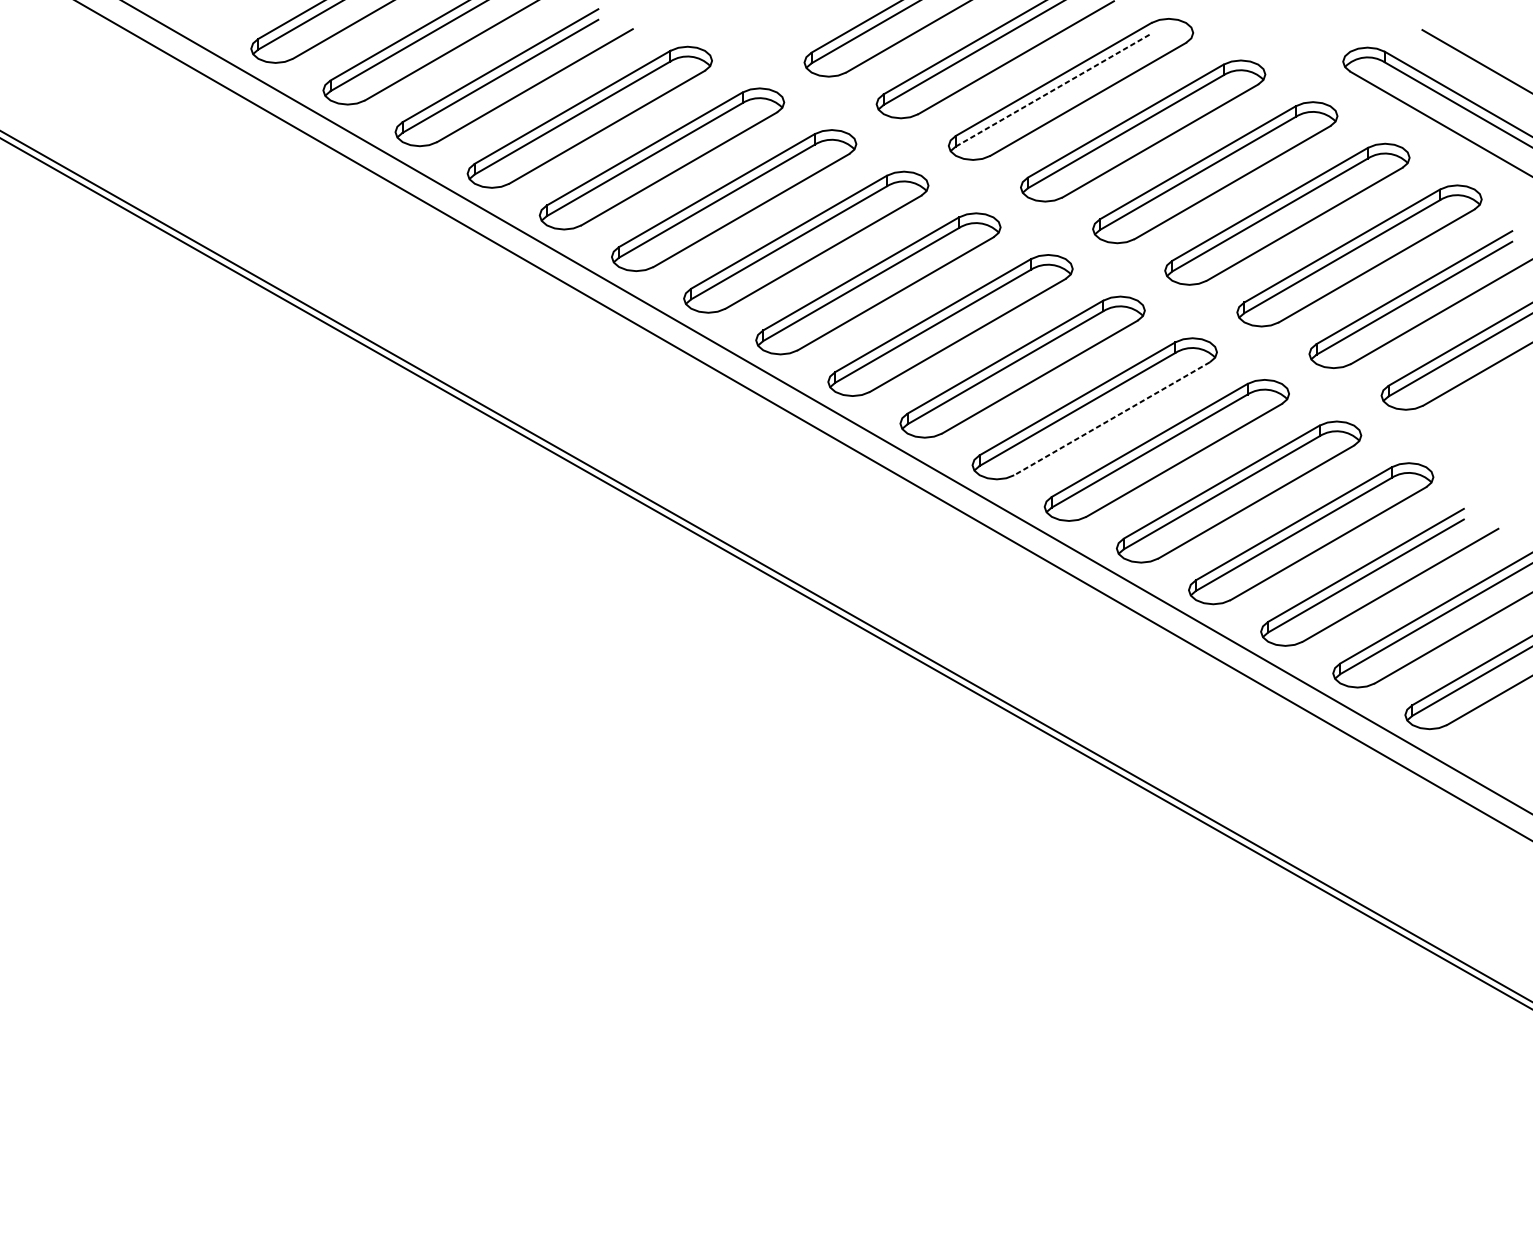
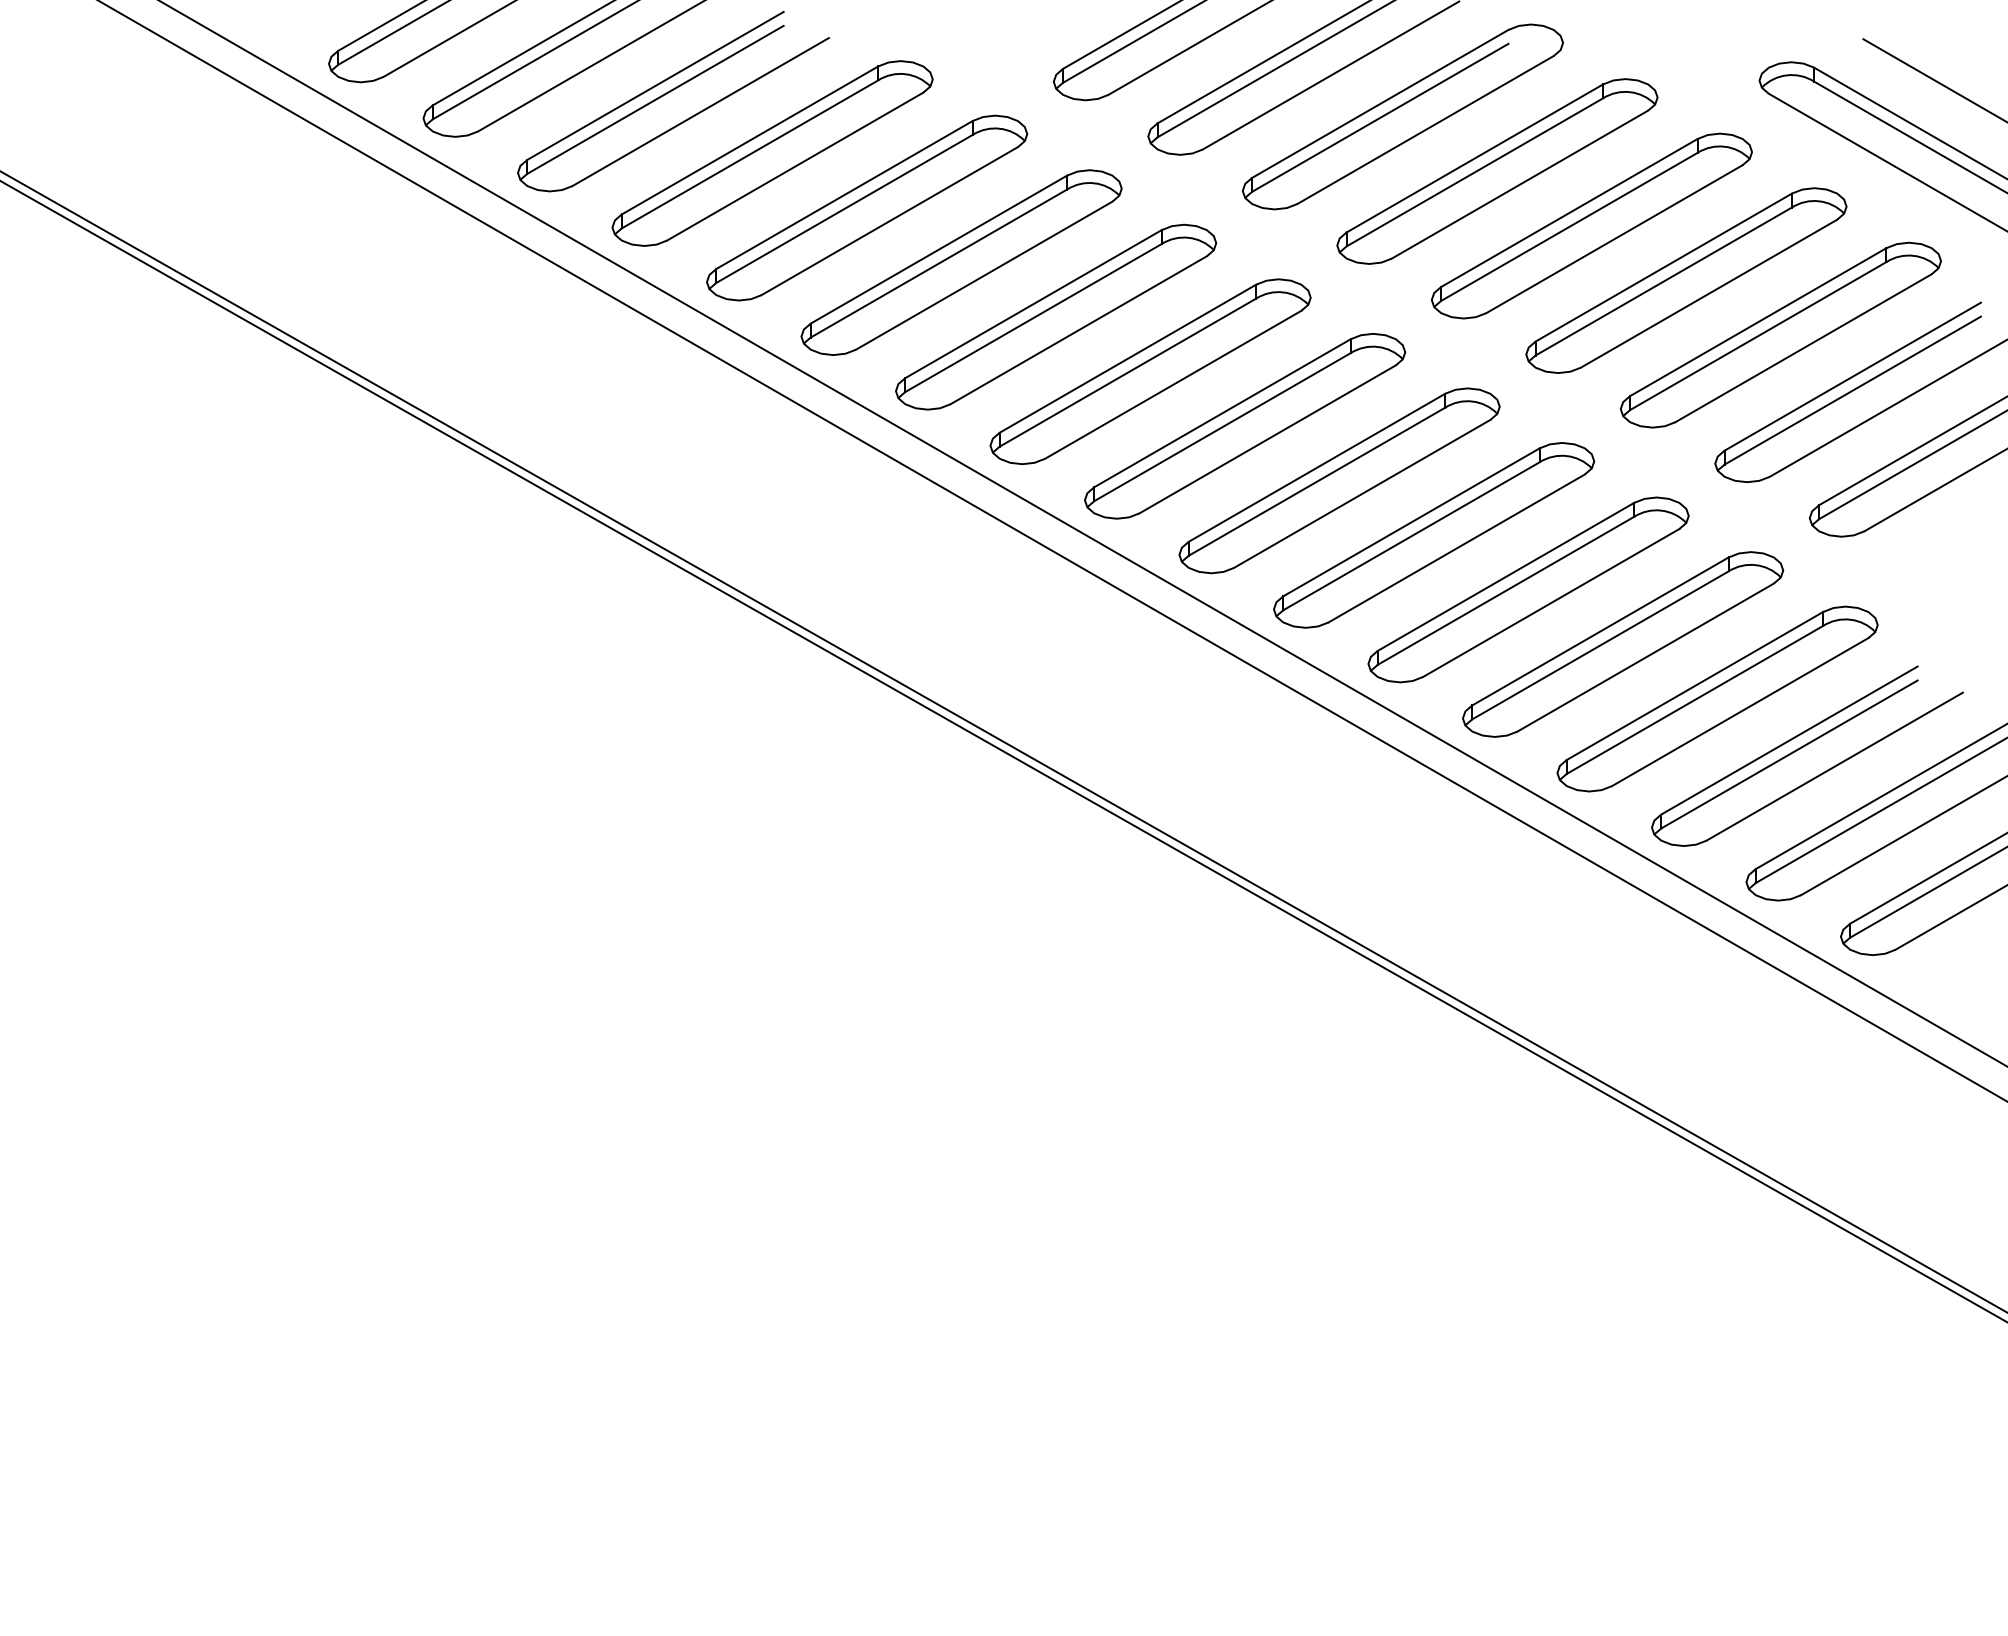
line: (1053, 89) -> (1380, 117), dashed -> solid
line: (1111, 418) -> (1456, 548), dashed -> solid

